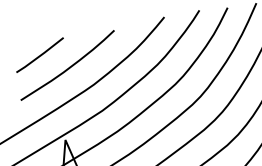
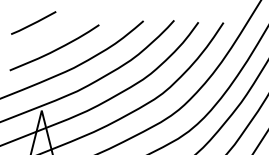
line: (39, 54) -> (33, 22), moved

